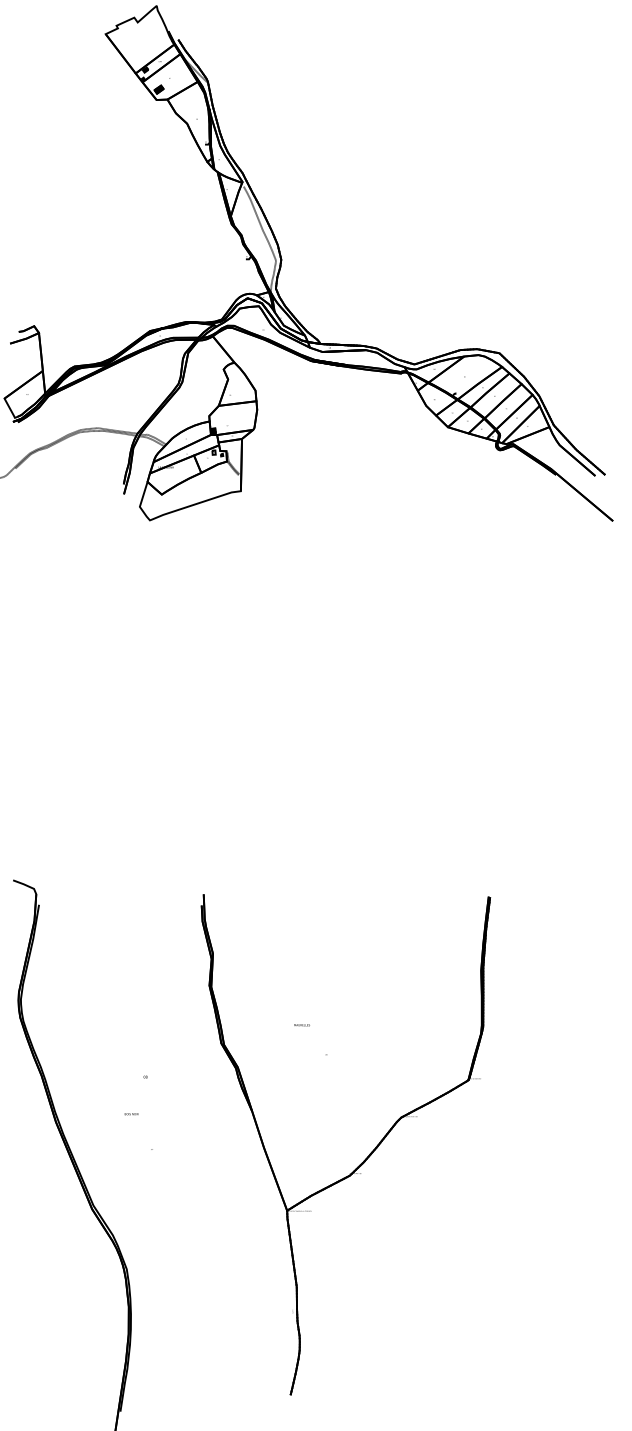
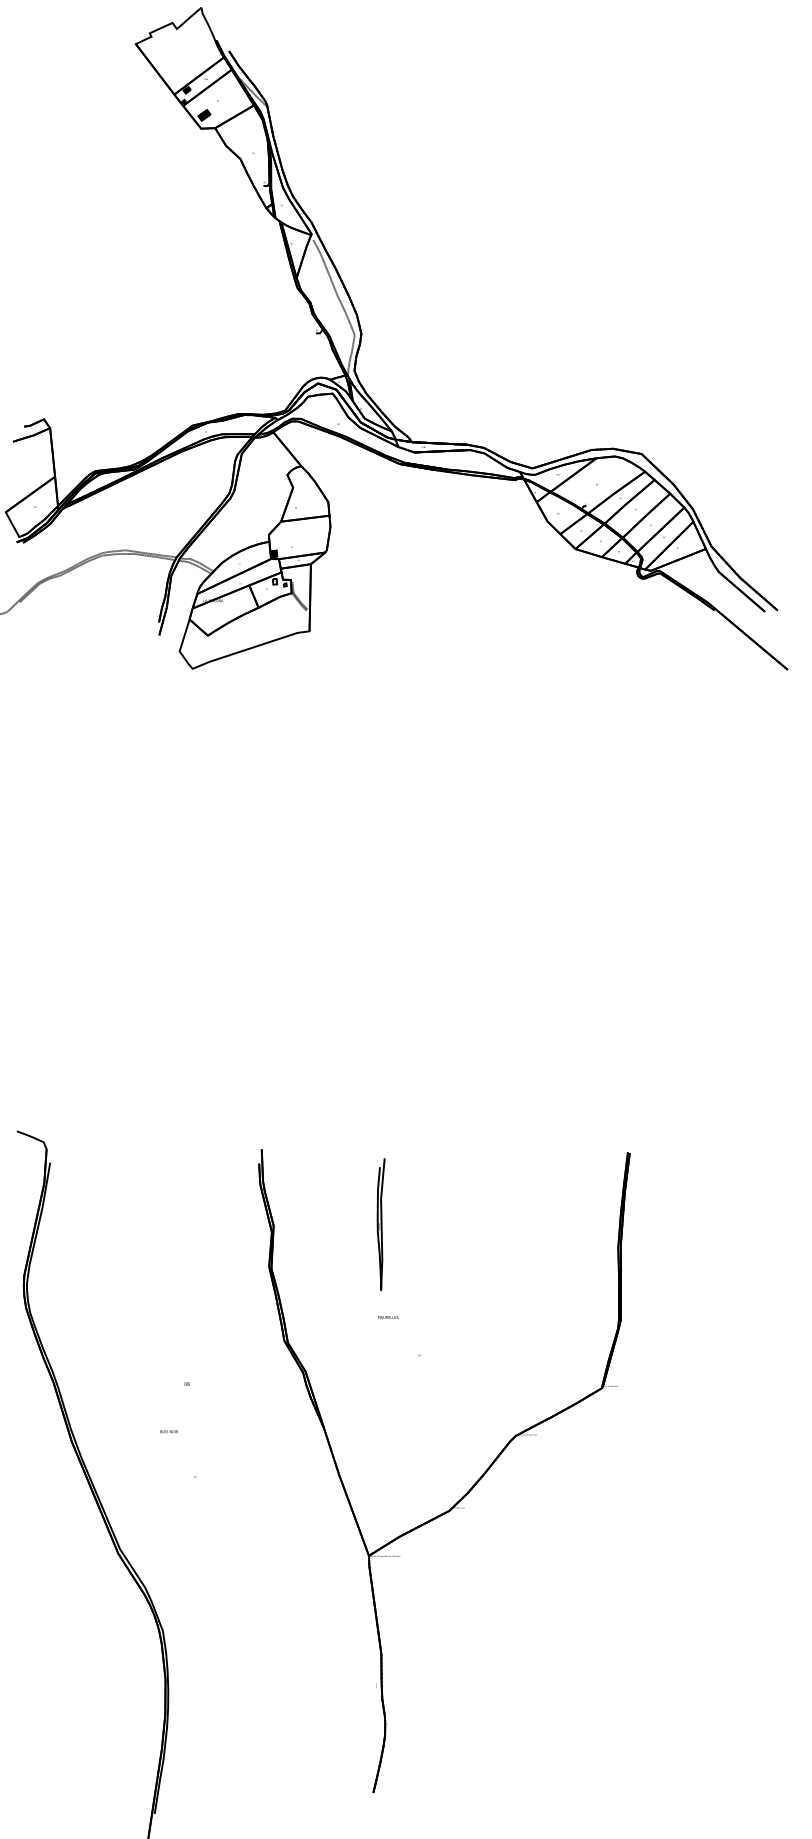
part: (296, 952) -> (380, 1224), added

